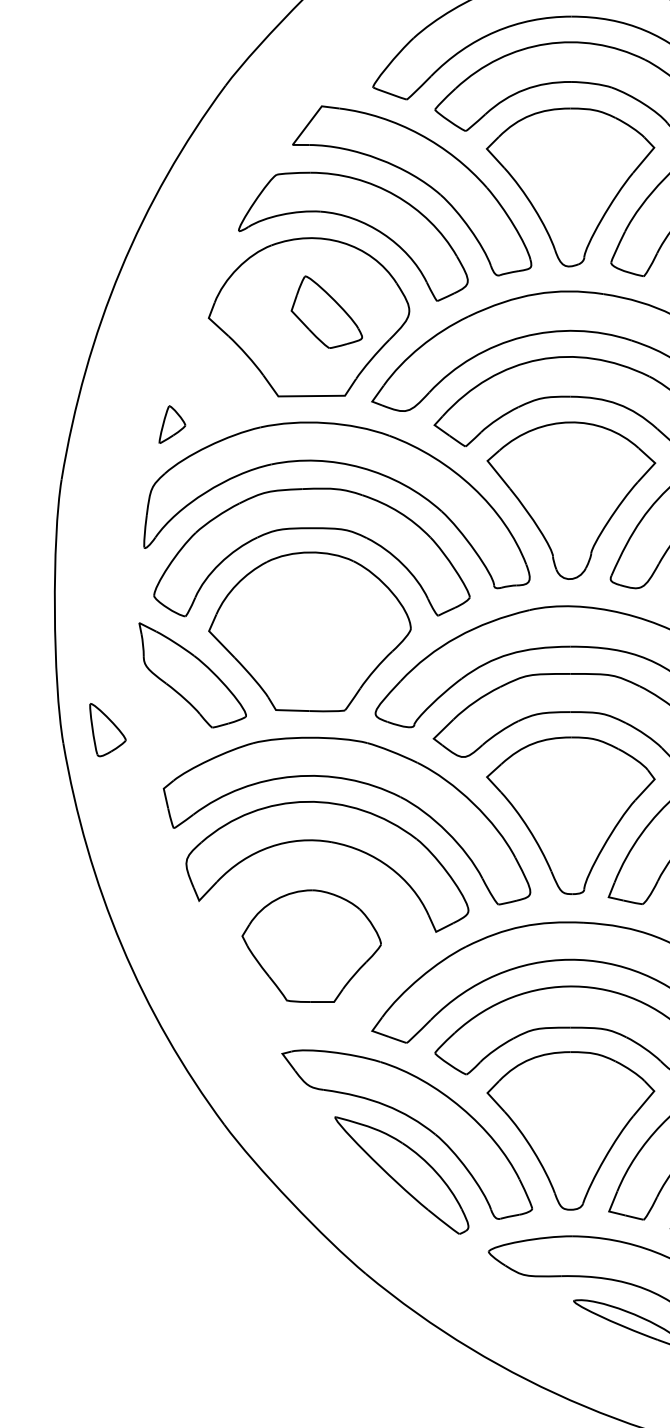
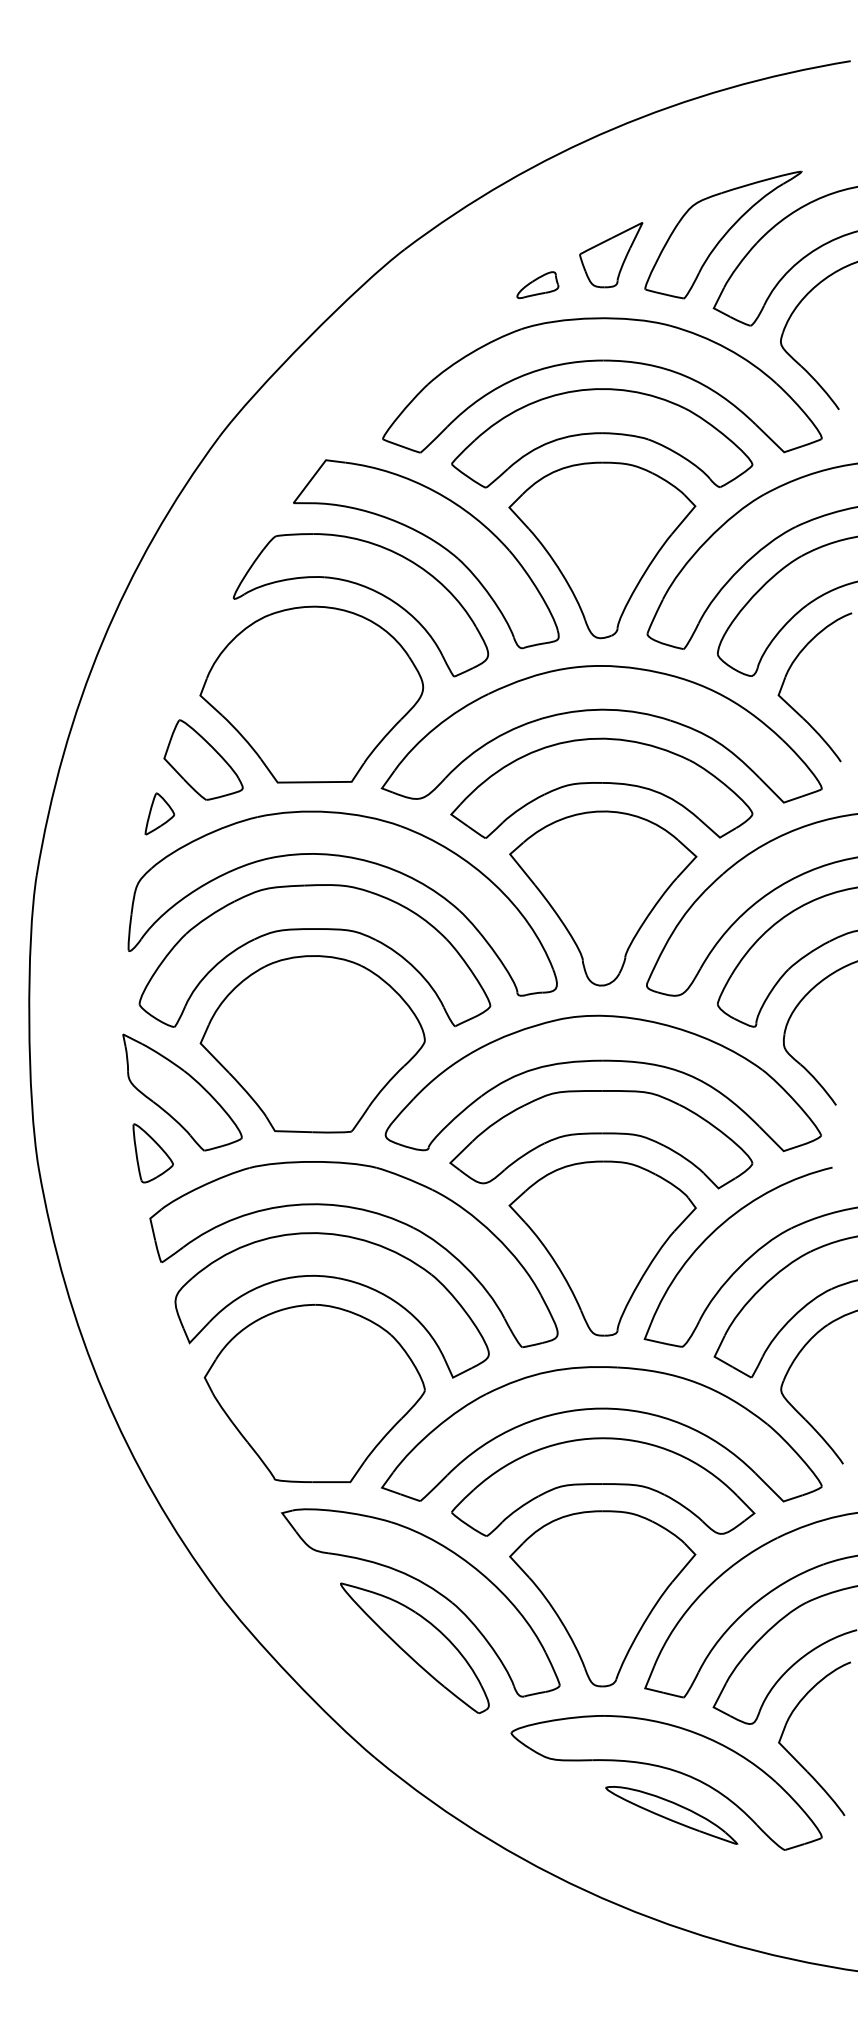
part: (326, 311) -> (203, 759), moved
part: (107, 730) -> (152, 1153), moved
part: (311, 946) -> (314, 1393), size x1.43

